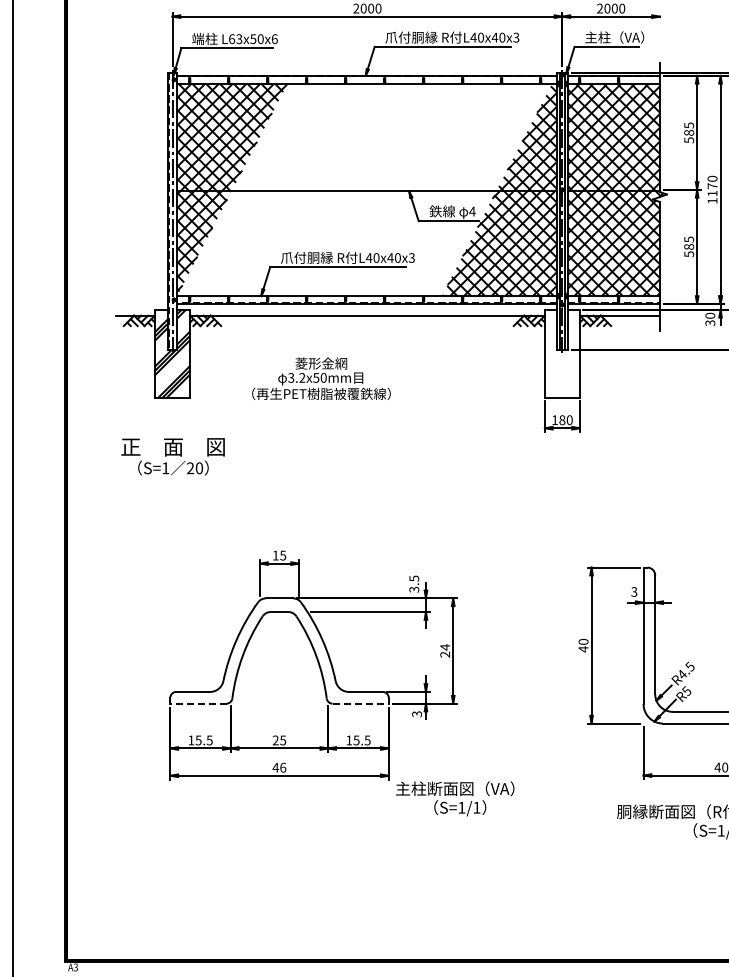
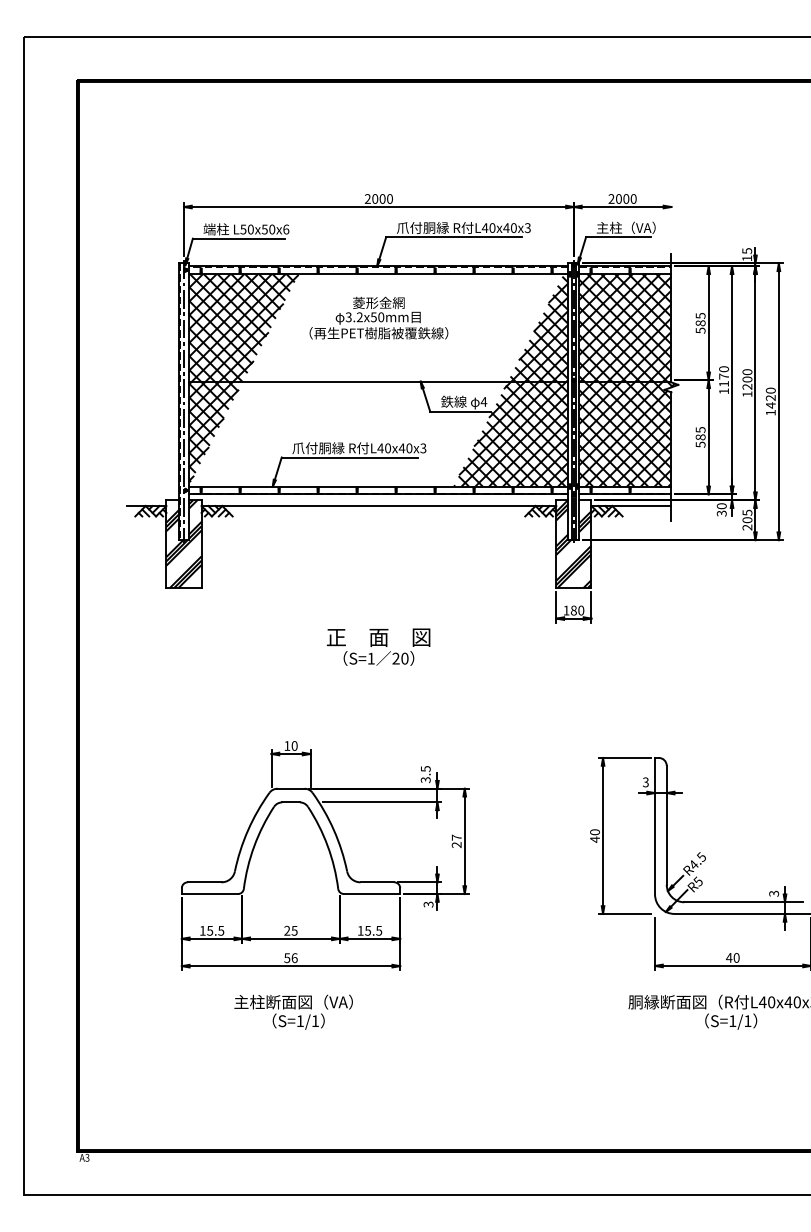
text: (235, 39) -> (246, 229), L63x50x6 -> L50x50x6
hatch: (562, 353) -> (573, 543), added
text: (321, 378) -> (378, 317), moved
text: (173, 456) -> (378, 646), moved
text: (283, 555) -> (294, 745), 15 -> 10
text: (445, 647) -> (456, 837), 24 -> 27
line: (198, 704) -> (209, 894), dashed -> solid
line: (361, 704) -> (372, 894), dashed -> solid
text: (275, 768) -> (286, 958), 46 -> 56
text: (455, 798) -> (293, 1011), moved

